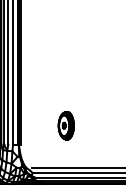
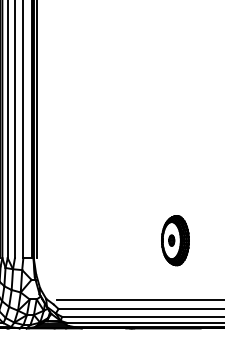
part: (65, 125) -> (174, 240), moved

